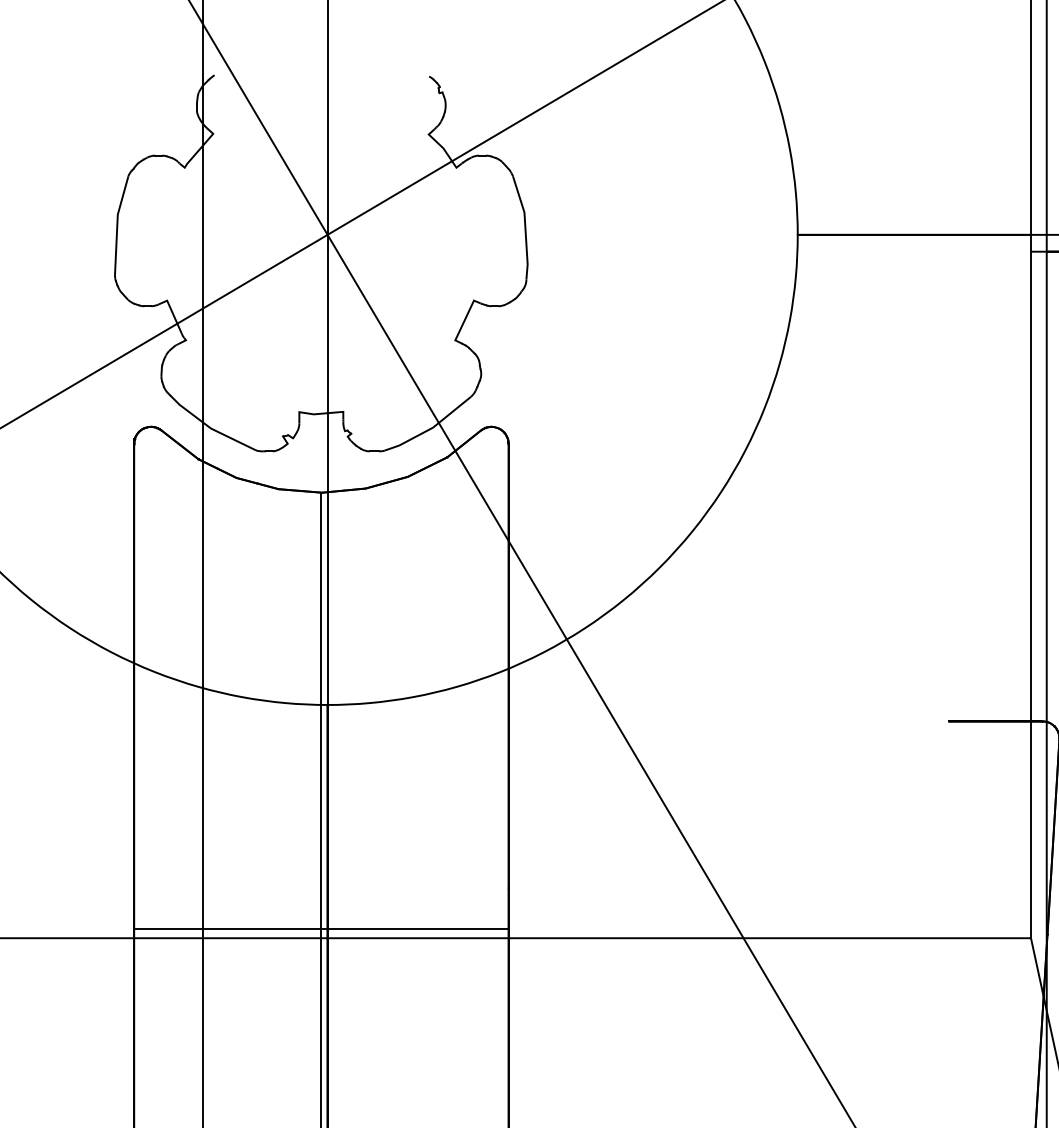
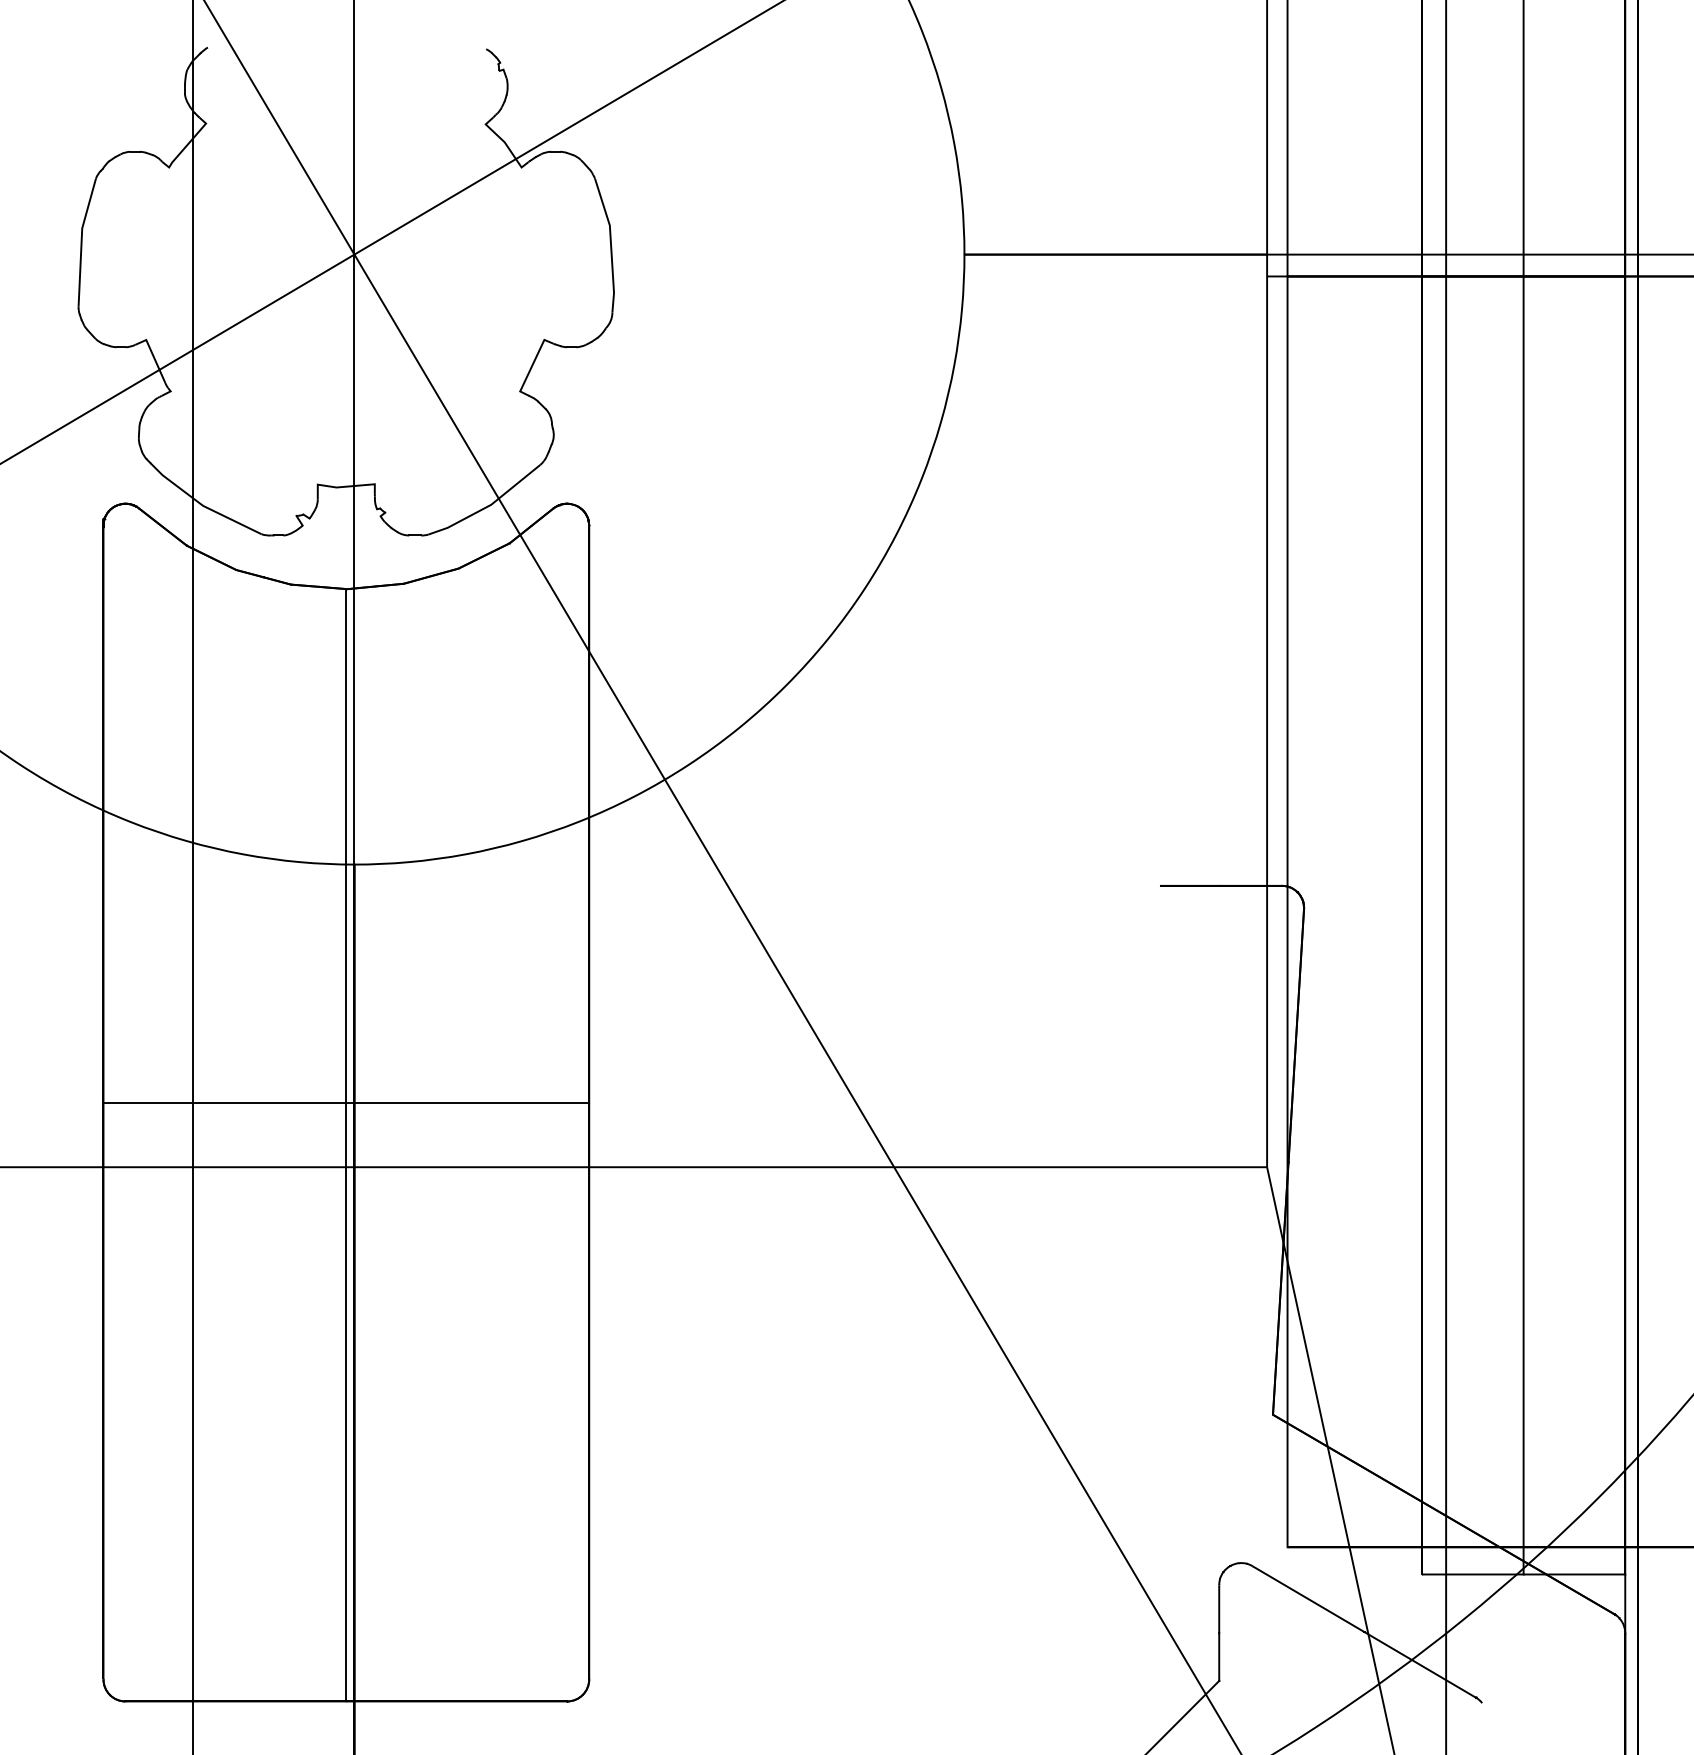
line: (321, 929) -> (346, 1102), moved

